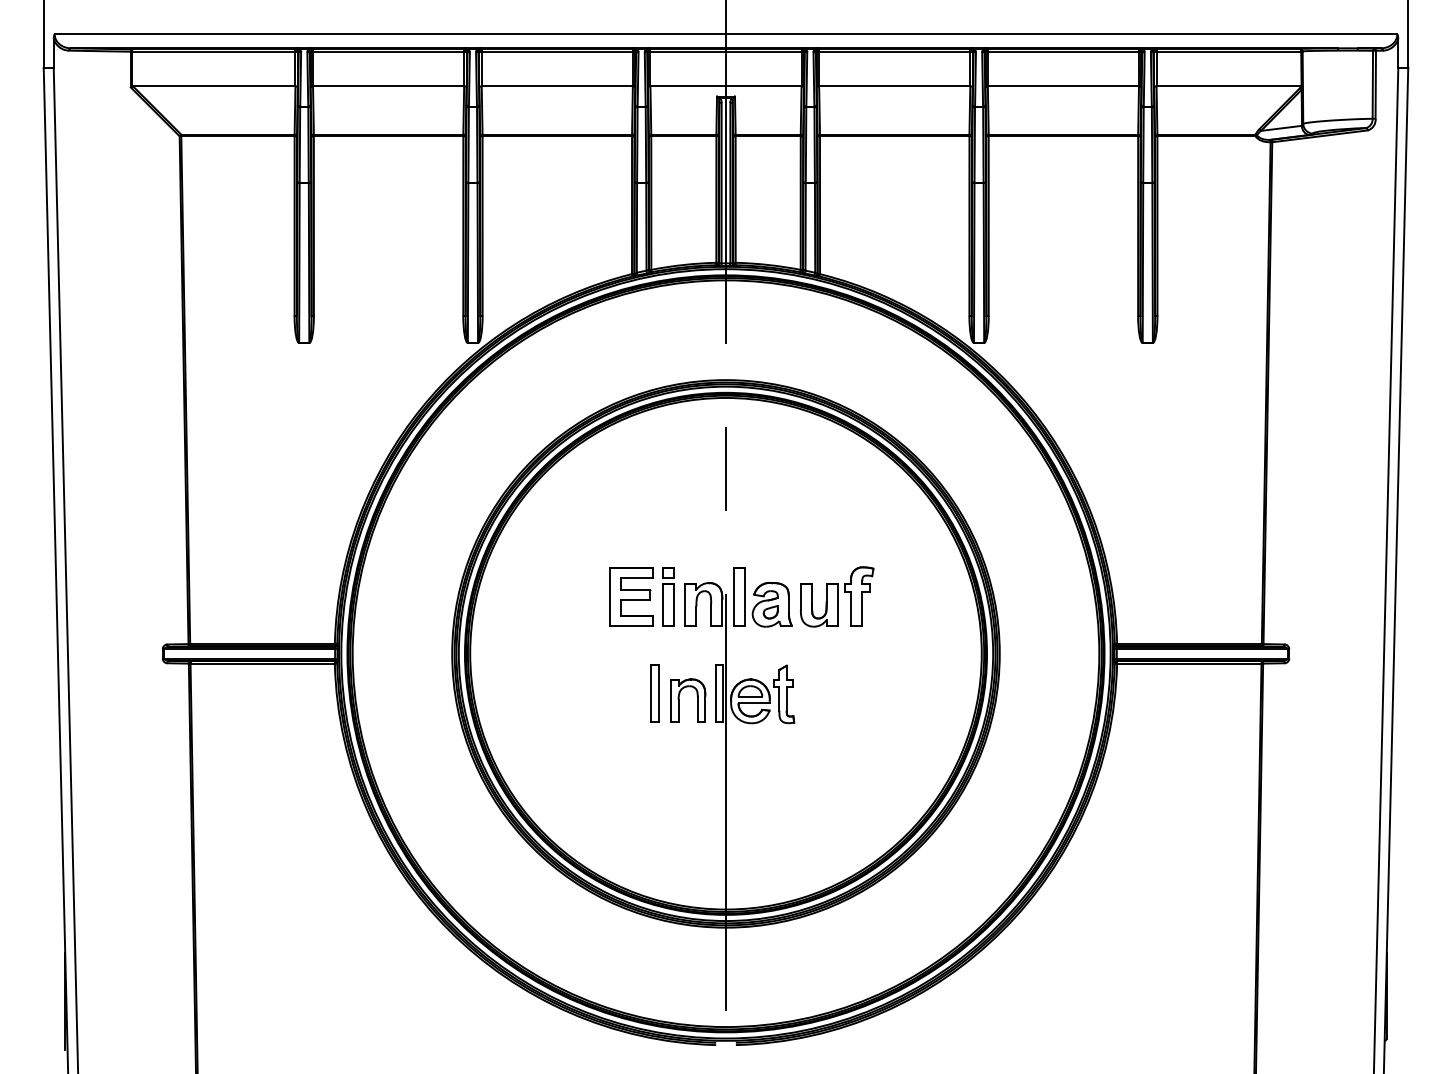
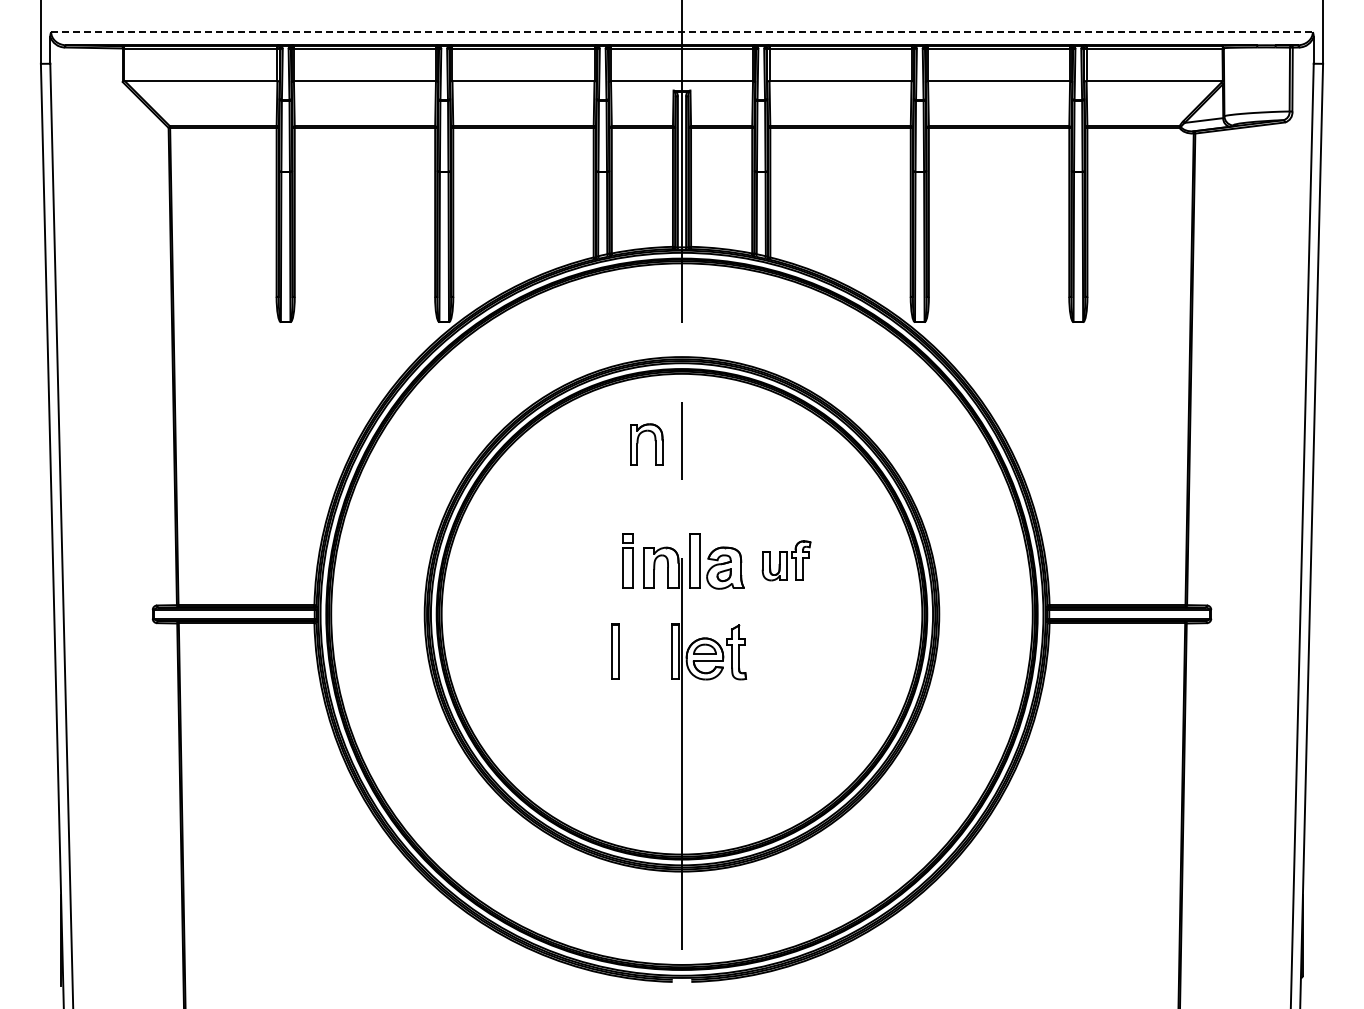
line: (726, 34) -> (682, 32), solid -> dashed
part: (631, 596) -> (593, 560), removed
part: (837, 596) -> (786, 560), size x0.7
part: (679, 699) -> (638, 443), moved

